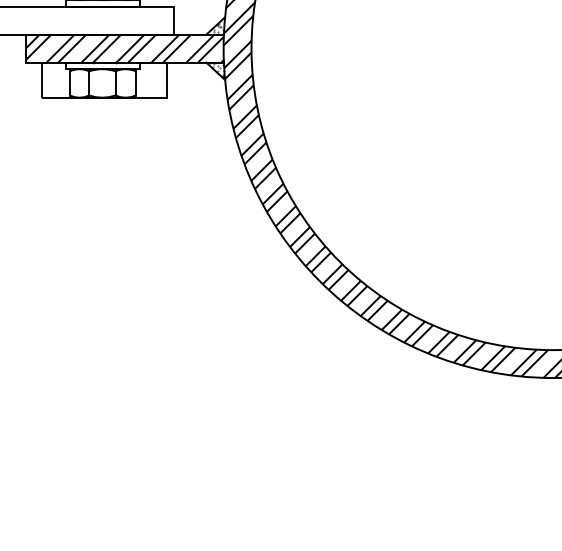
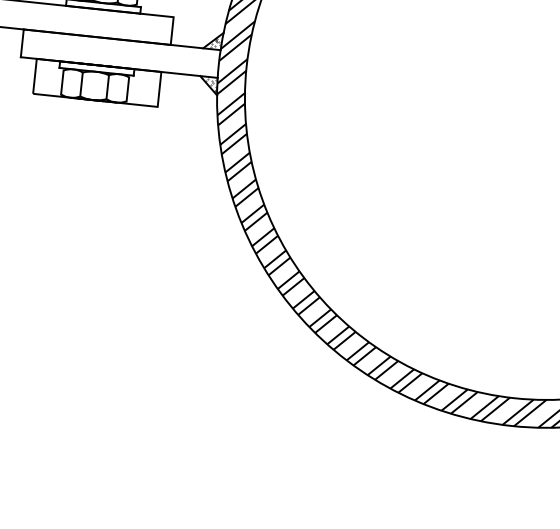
hatch: (124, 48) -> (120, 53), removed

